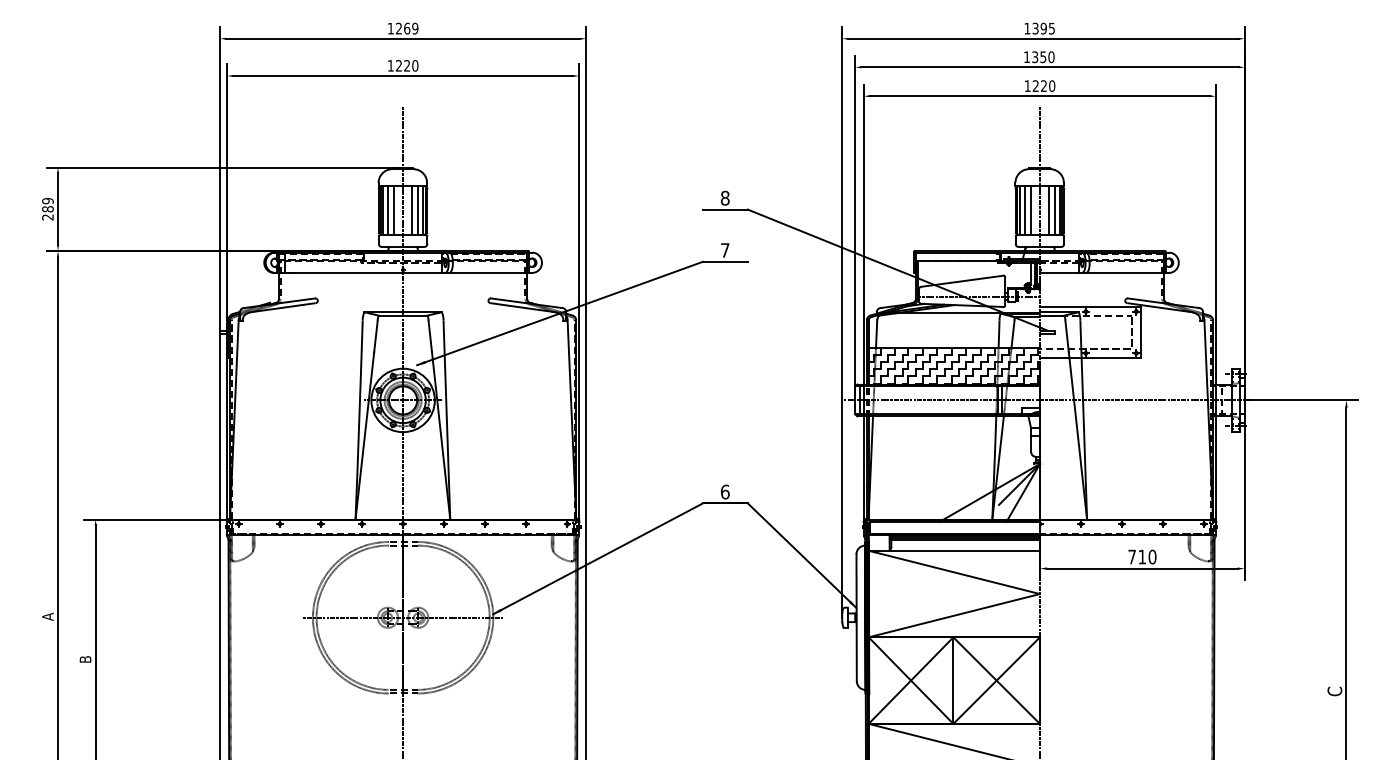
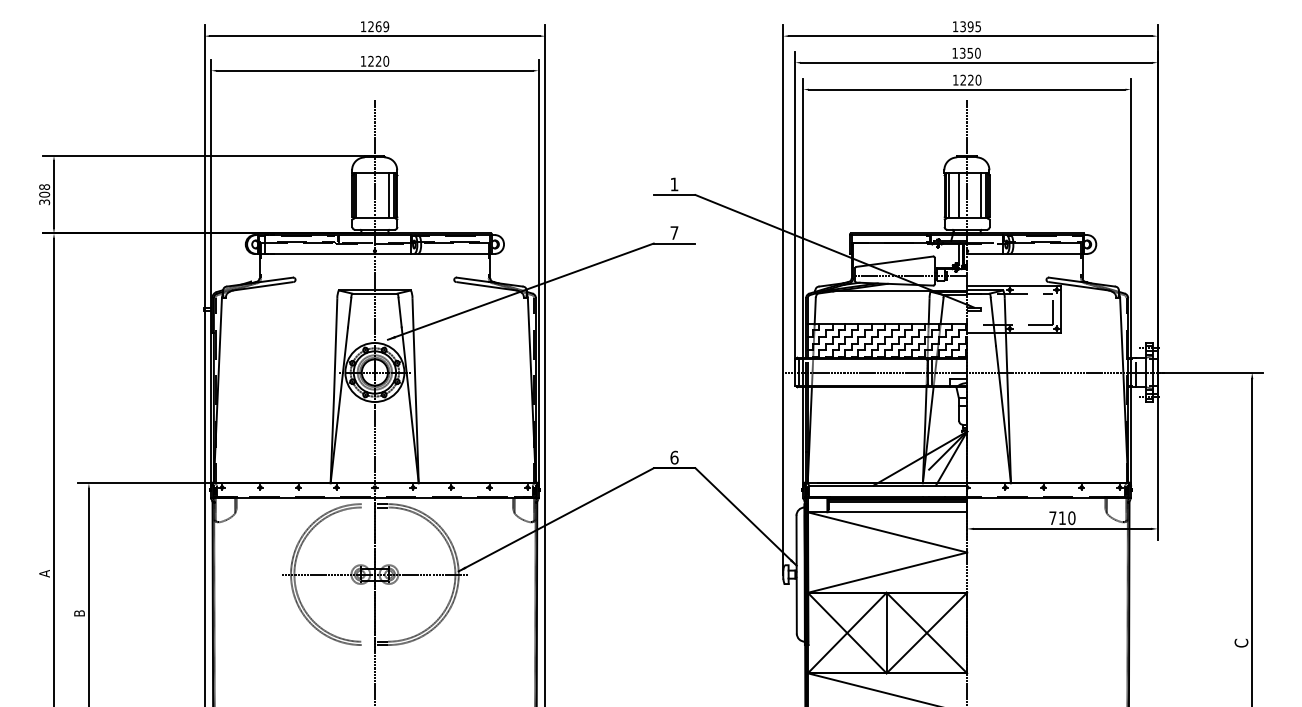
text: (724, 197) -> (673, 183), 8 -> 1
text: (47, 209) -> (44, 194), 289 -> 308
line: (387, 209) -> (360, 194), removed
line: (394, 209) -> (366, 194), removed
line: (411, 209) -> (382, 194), removed
line: (1024, 209) -> (952, 194), removed
line: (1048, 209) -> (975, 194), removed

